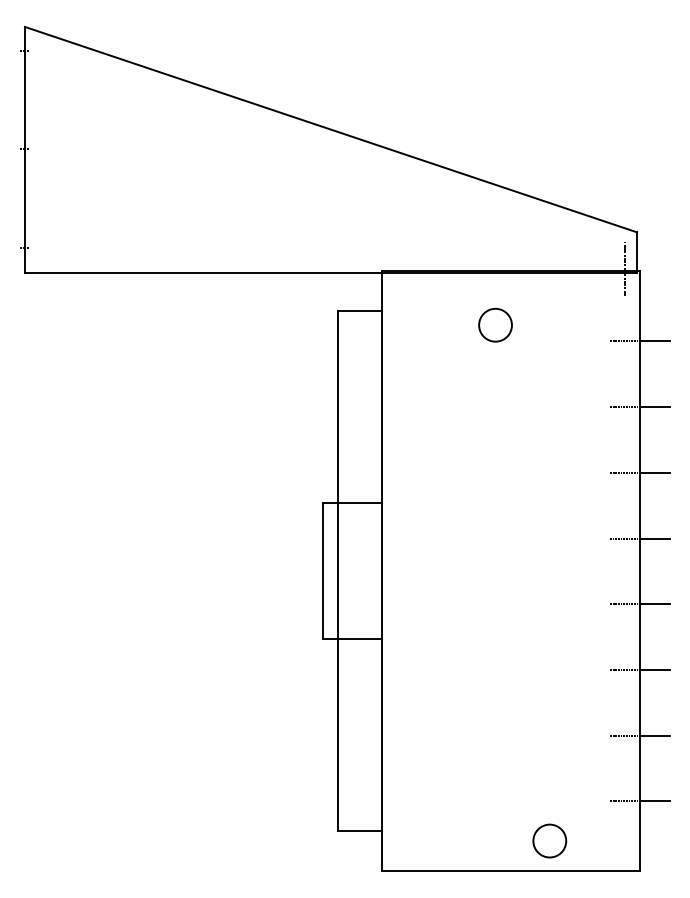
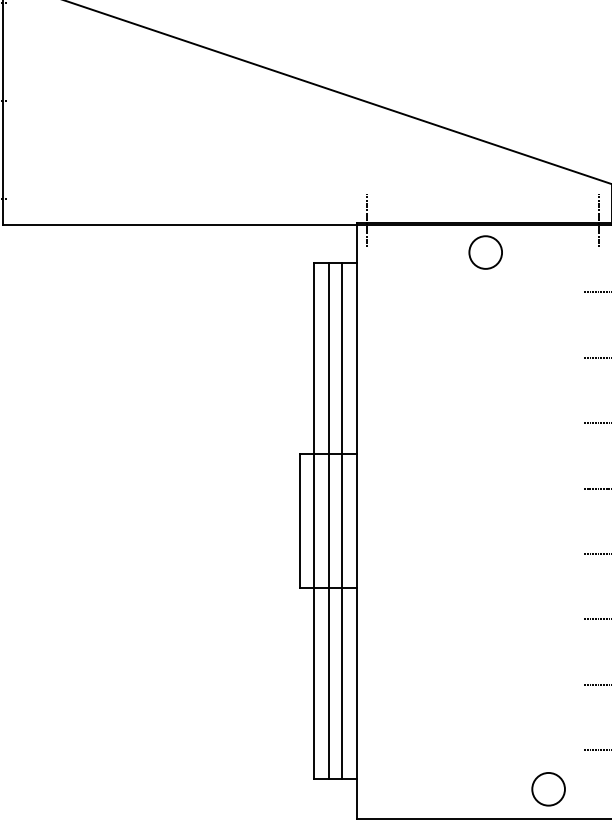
line: (391, 269) -> (367, 220), added
circle: (495, 324) -> (485, 251), moved
line: (352, 570) -> (328, 520), added
line: (365, 570) -> (341, 520), added
circle: (549, 840) -> (548, 788), moved

